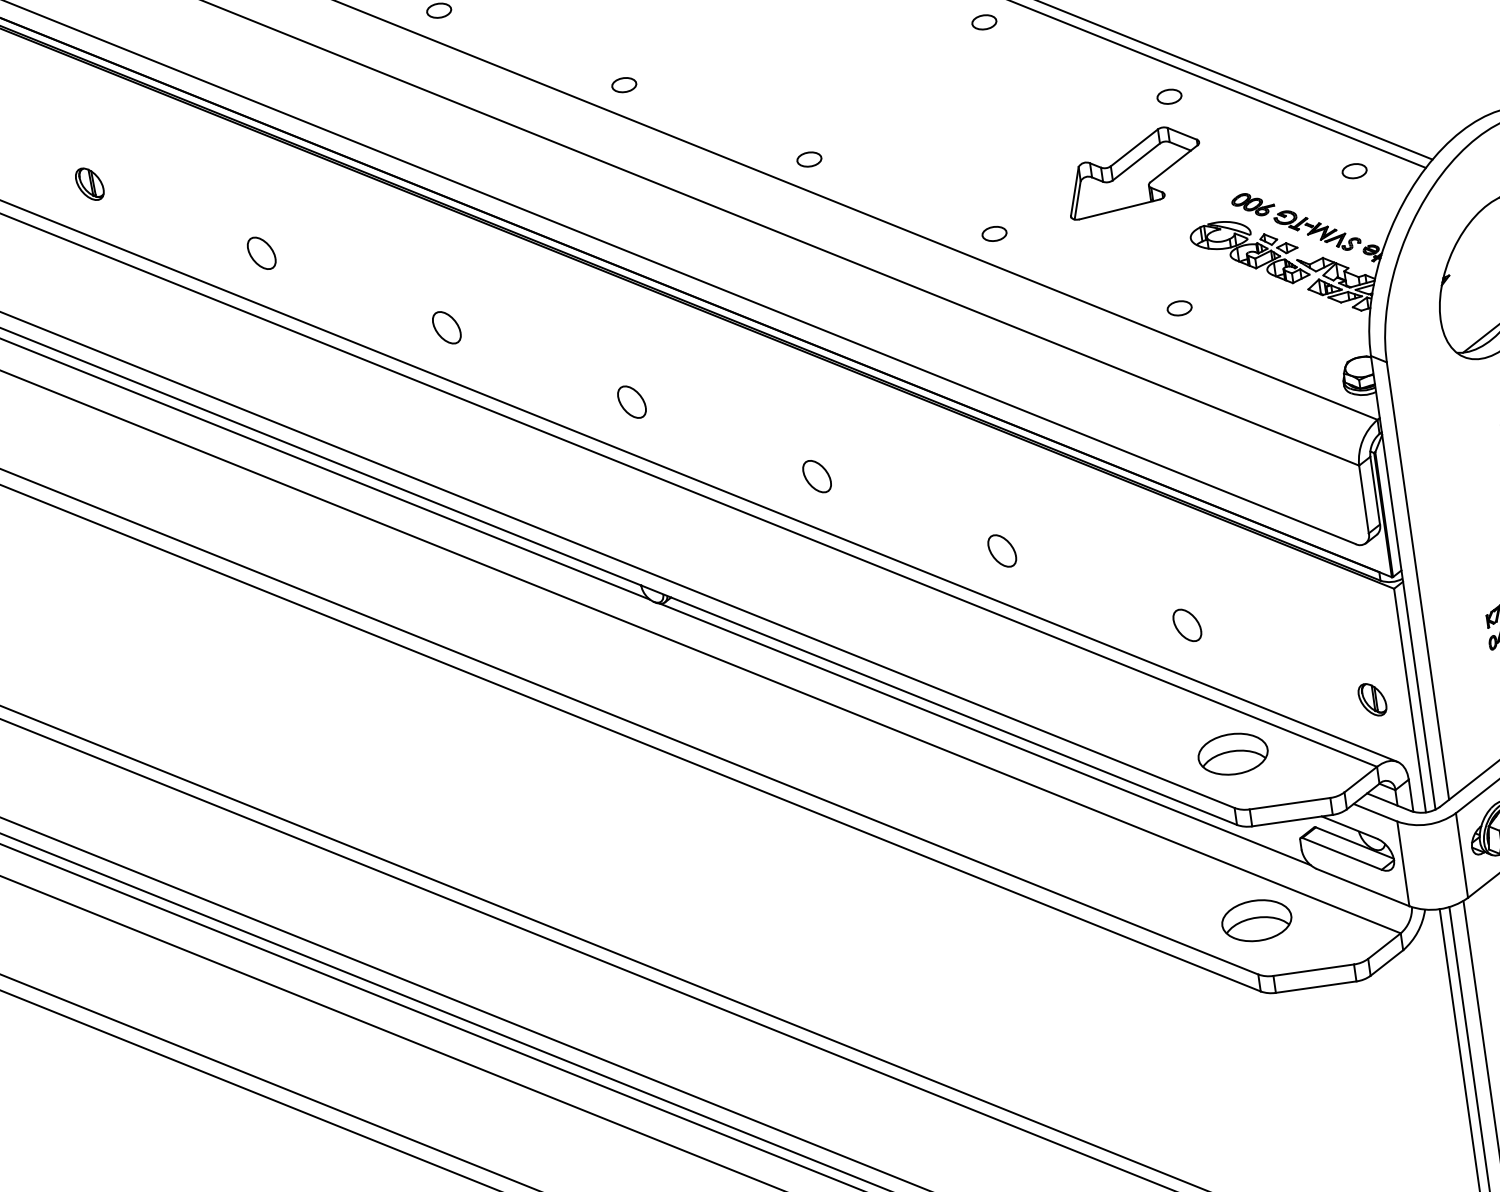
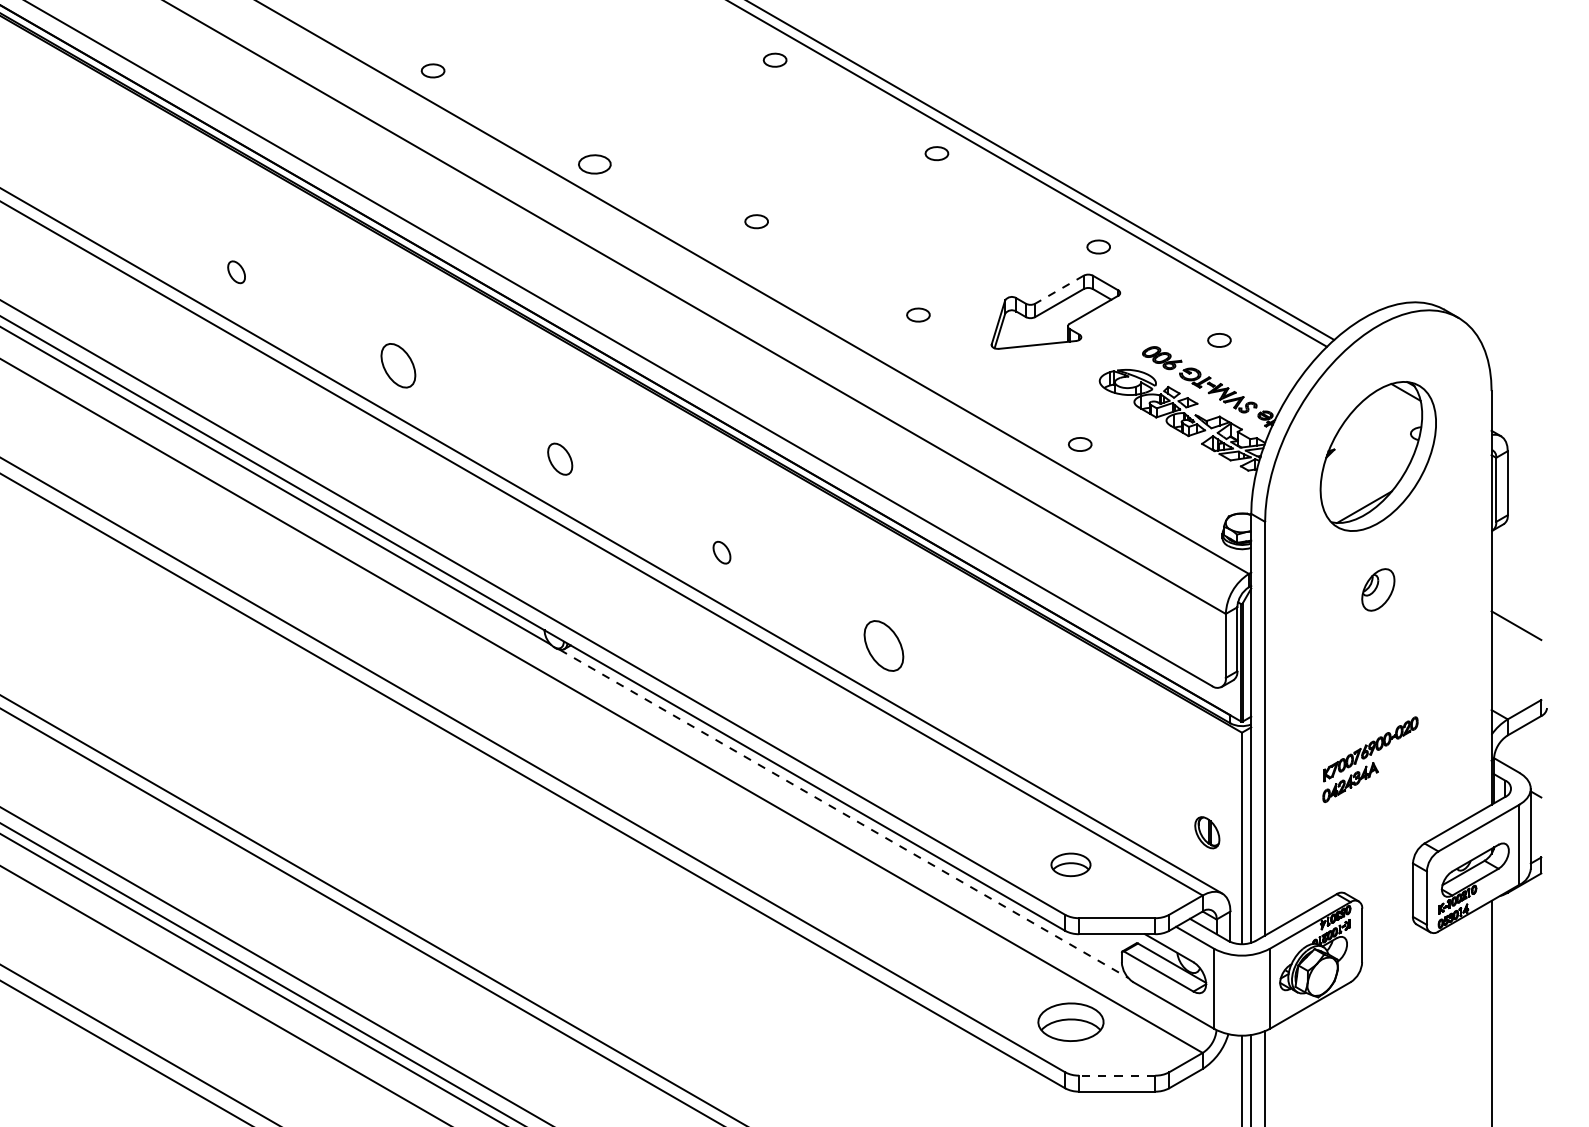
part: (623, 84) -> (594, 163), size x1.4
line: (1134, 147) -> (1059, 289), solid -> dashed
part: (809, 159) -> (756, 221), moved
part: (1354, 171) -> (1219, 340), moved
part: (89, 184) -> (86, 185), removed
part: (994, 233) -> (918, 314), moved
part: (261, 252) -> (236, 271), size x0.7
part: (446, 327) -> (398, 365), size x1.4
part: (816, 476) -> (721, 552), size x0.7
part: (1001, 550) -> (883, 645), size x1.6
part: (1187, 624) -> (1045, 738), removed
line: (986, 735) -> (844, 814), solid -> dashed
part: (1232, 753) -> (1070, 864), size x0.6
line: (1312, 970) -> (1116, 1075), solid -> dashed

